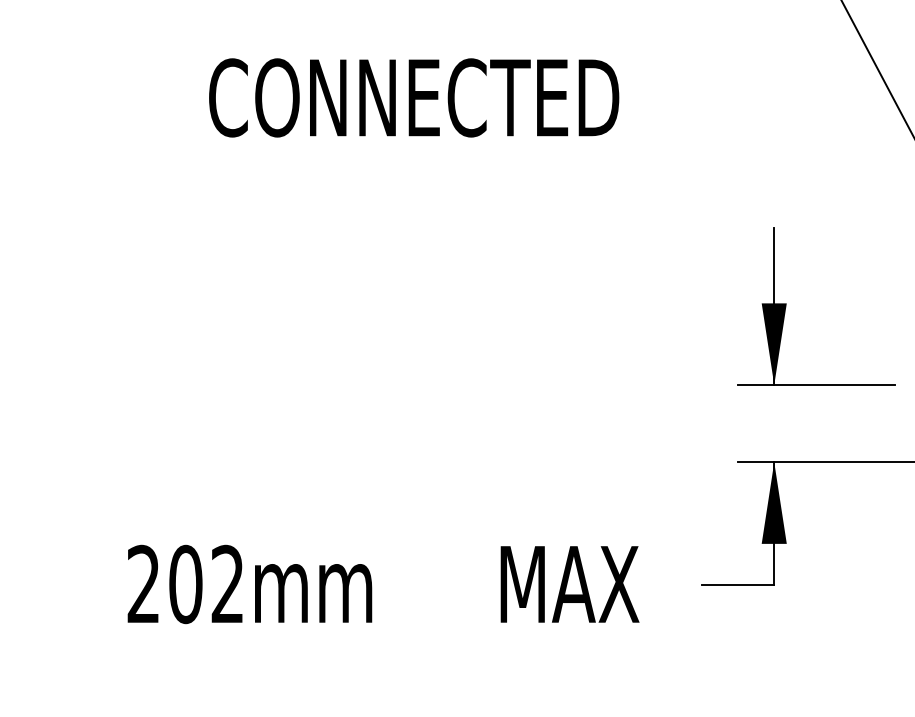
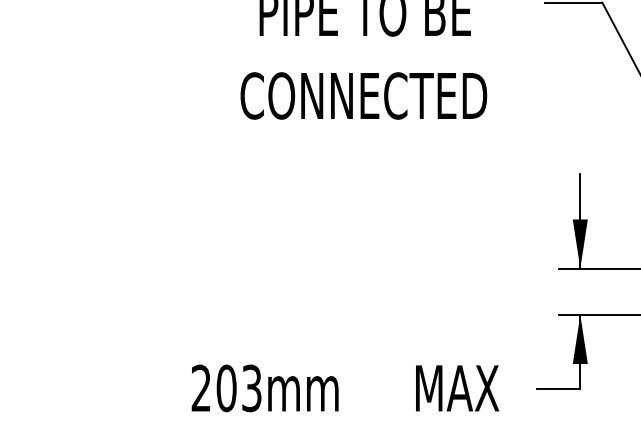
text: (227, 584) -> (251, 388), 202mm -> 203mm

